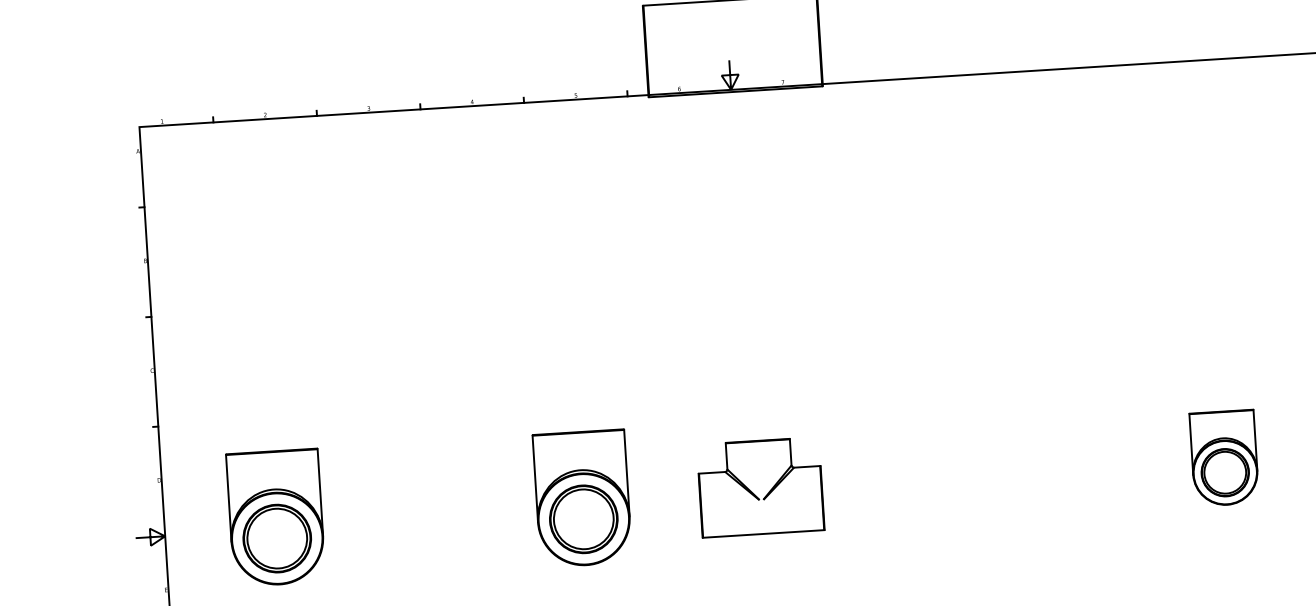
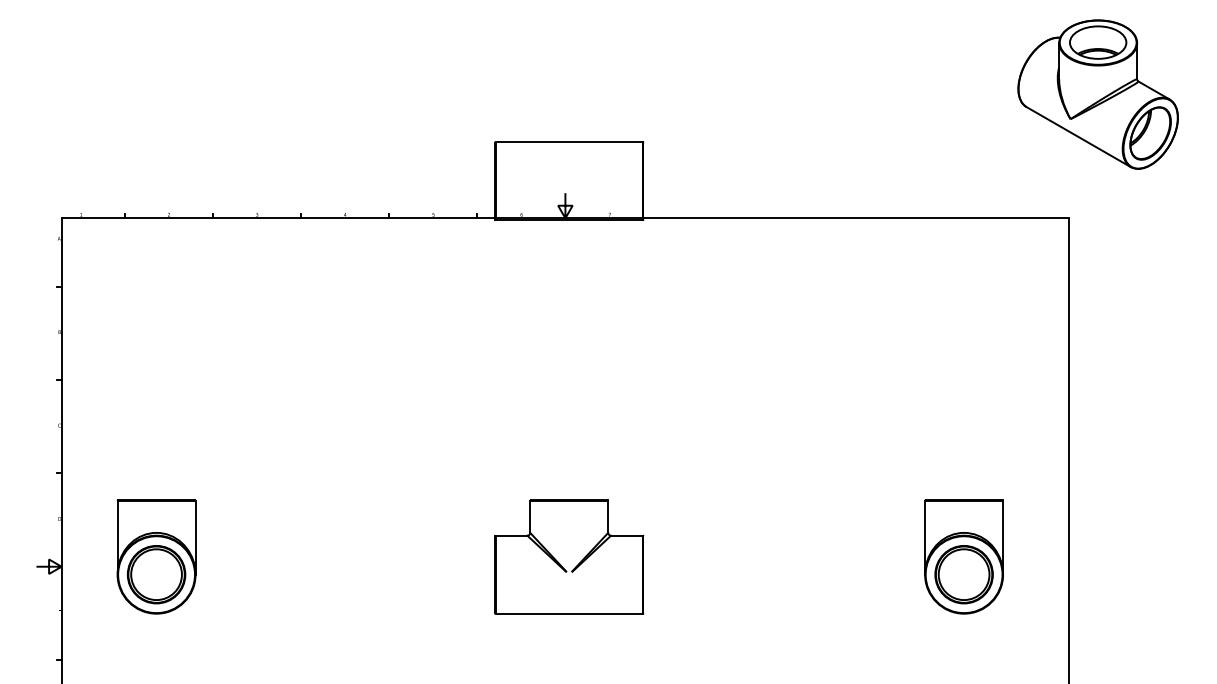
part: (1223, 457) -> (963, 556), size x1.43
part: (760, 486) -> (569, 556), size x1.43
part: (582, 497) -> (417, 556), removed

